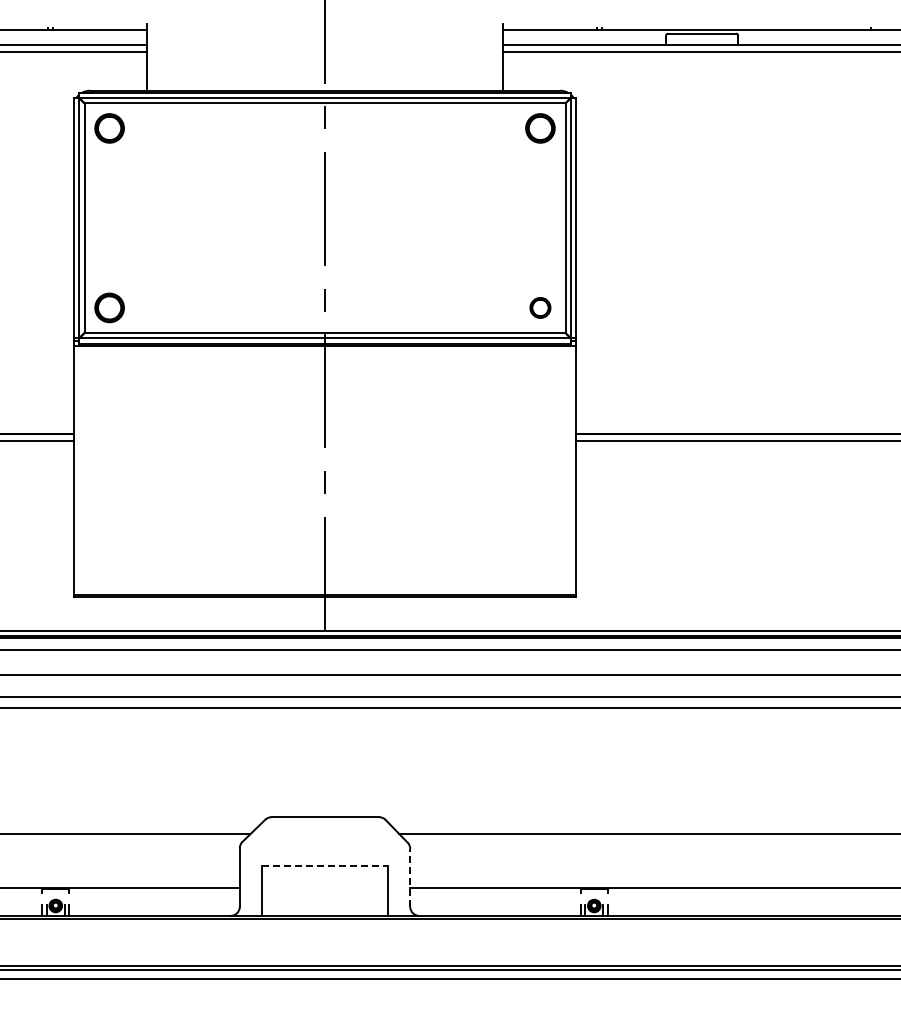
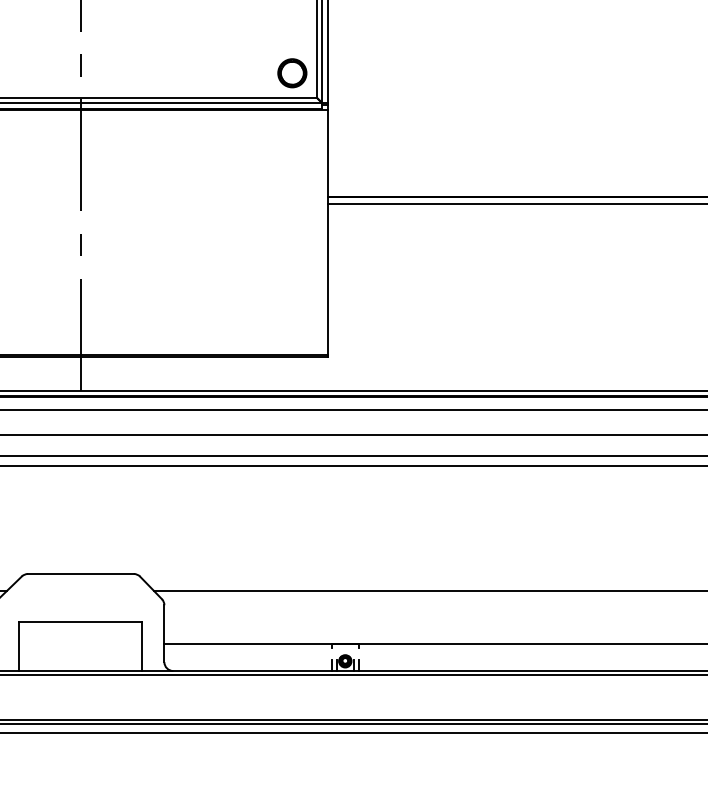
part: (540, 307) -> (292, 72), size x1.43
line: (325, 865) -> (81, 621), dashed -> solid
line: (410, 877) -> (164, 633), dashed -> solid

